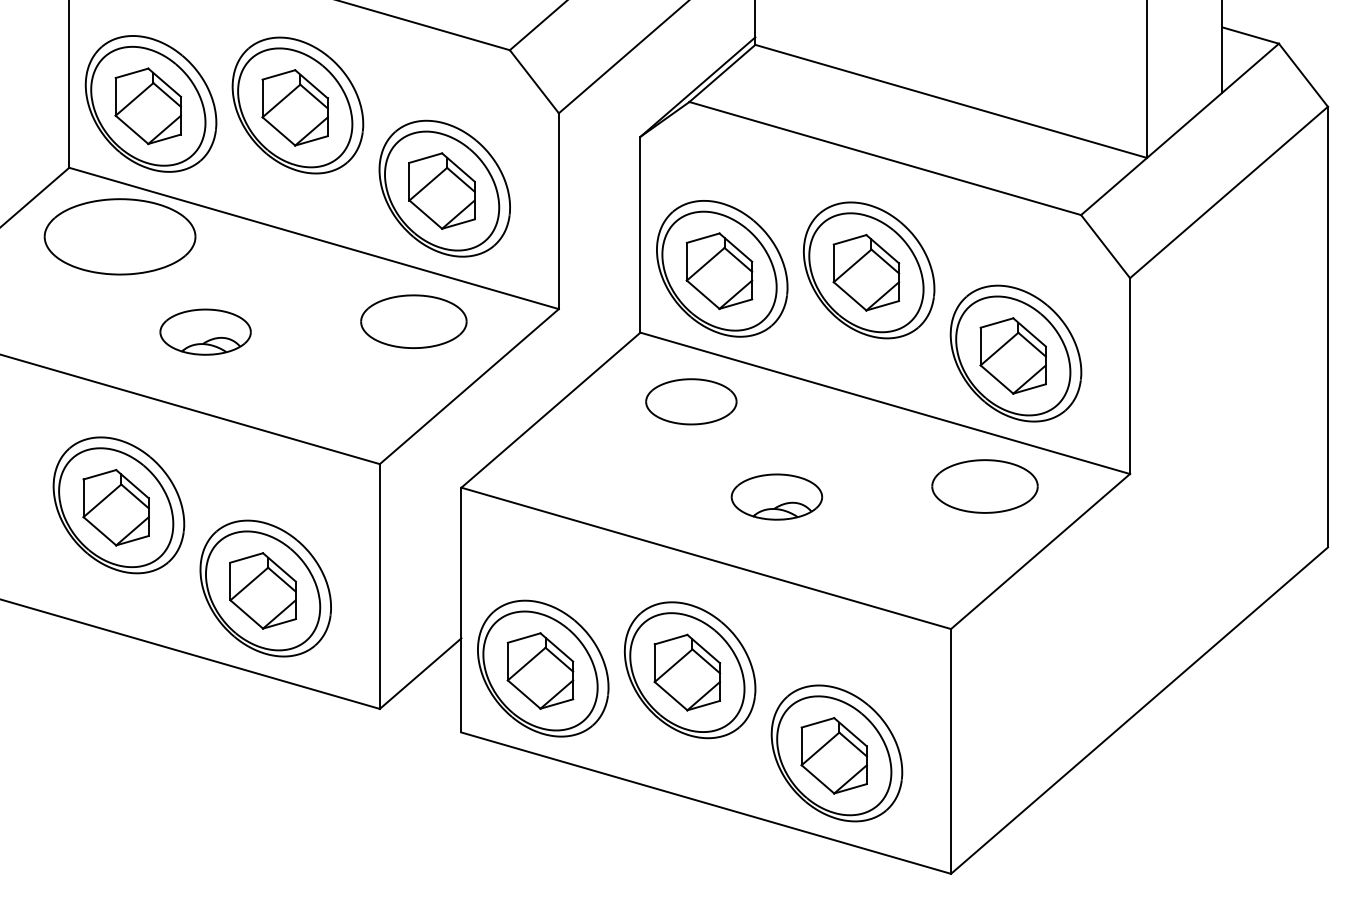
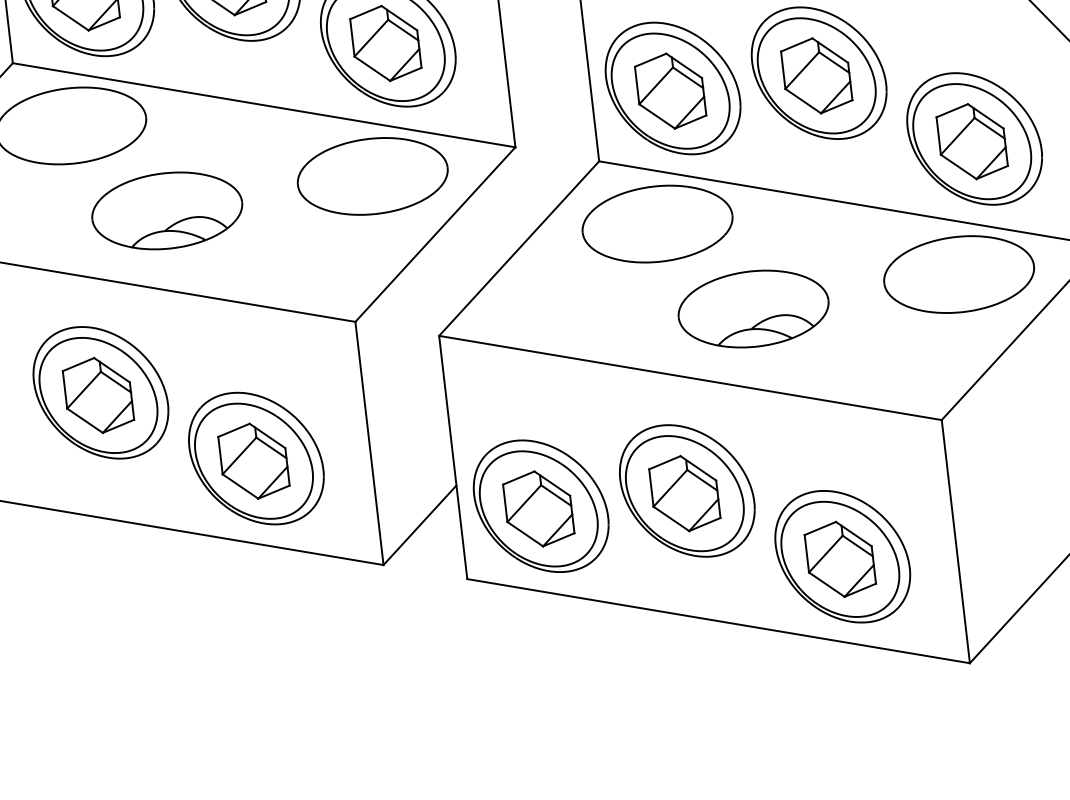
part: (413, 321) -> (372, 176), size x1.43
part: (205, 331) -> (166, 210), size x1.67
part: (691, 401) -> (657, 223), size x1.67
part: (984, 486) -> (958, 274), size x1.43
part: (776, 496) -> (753, 308), size x1.67

